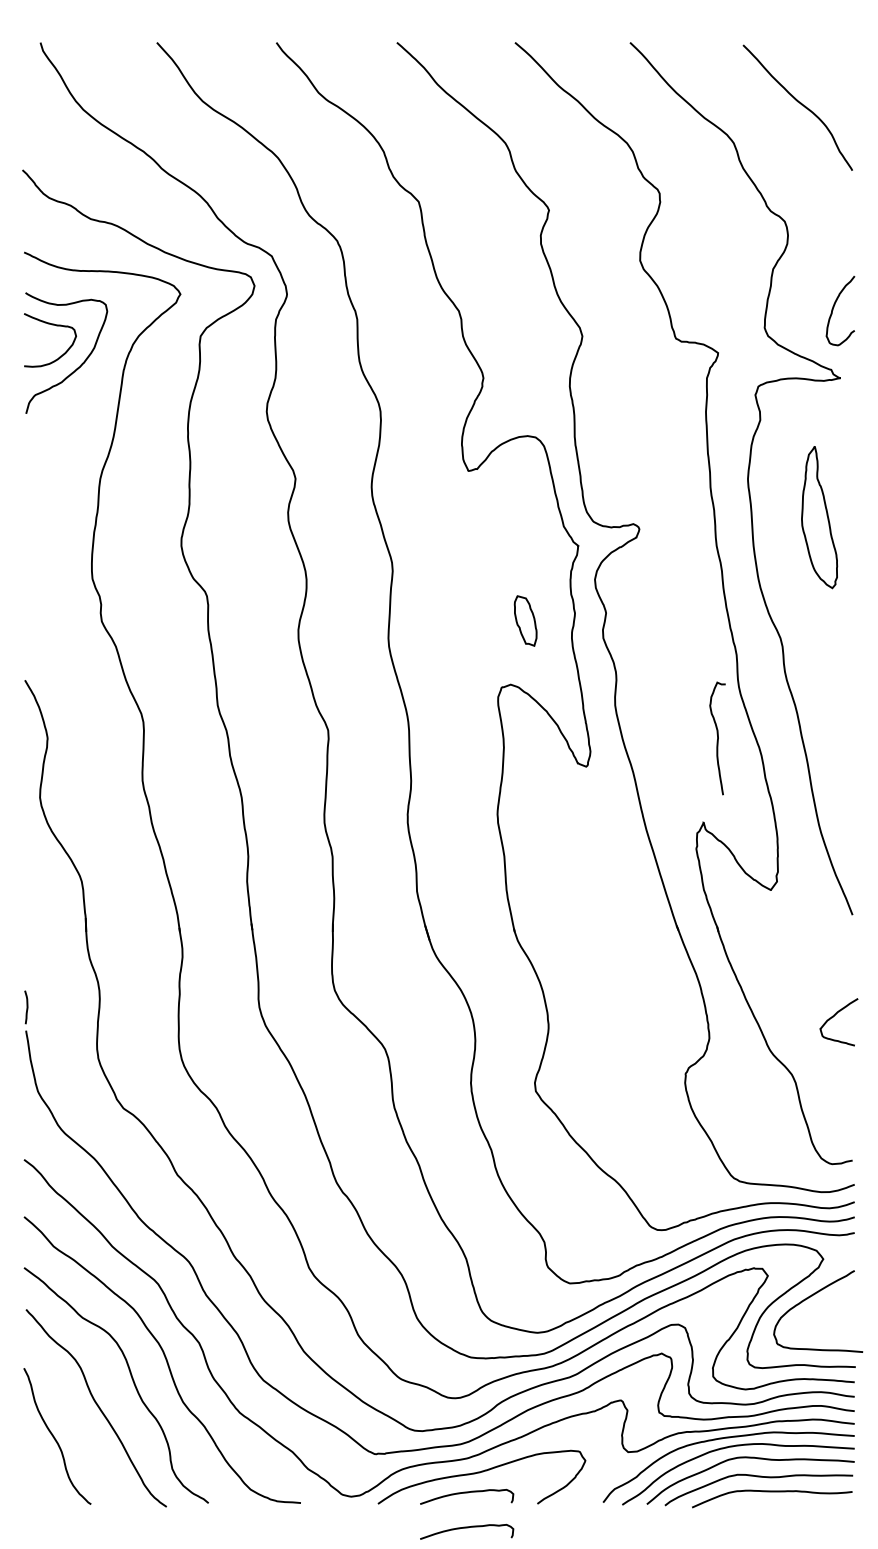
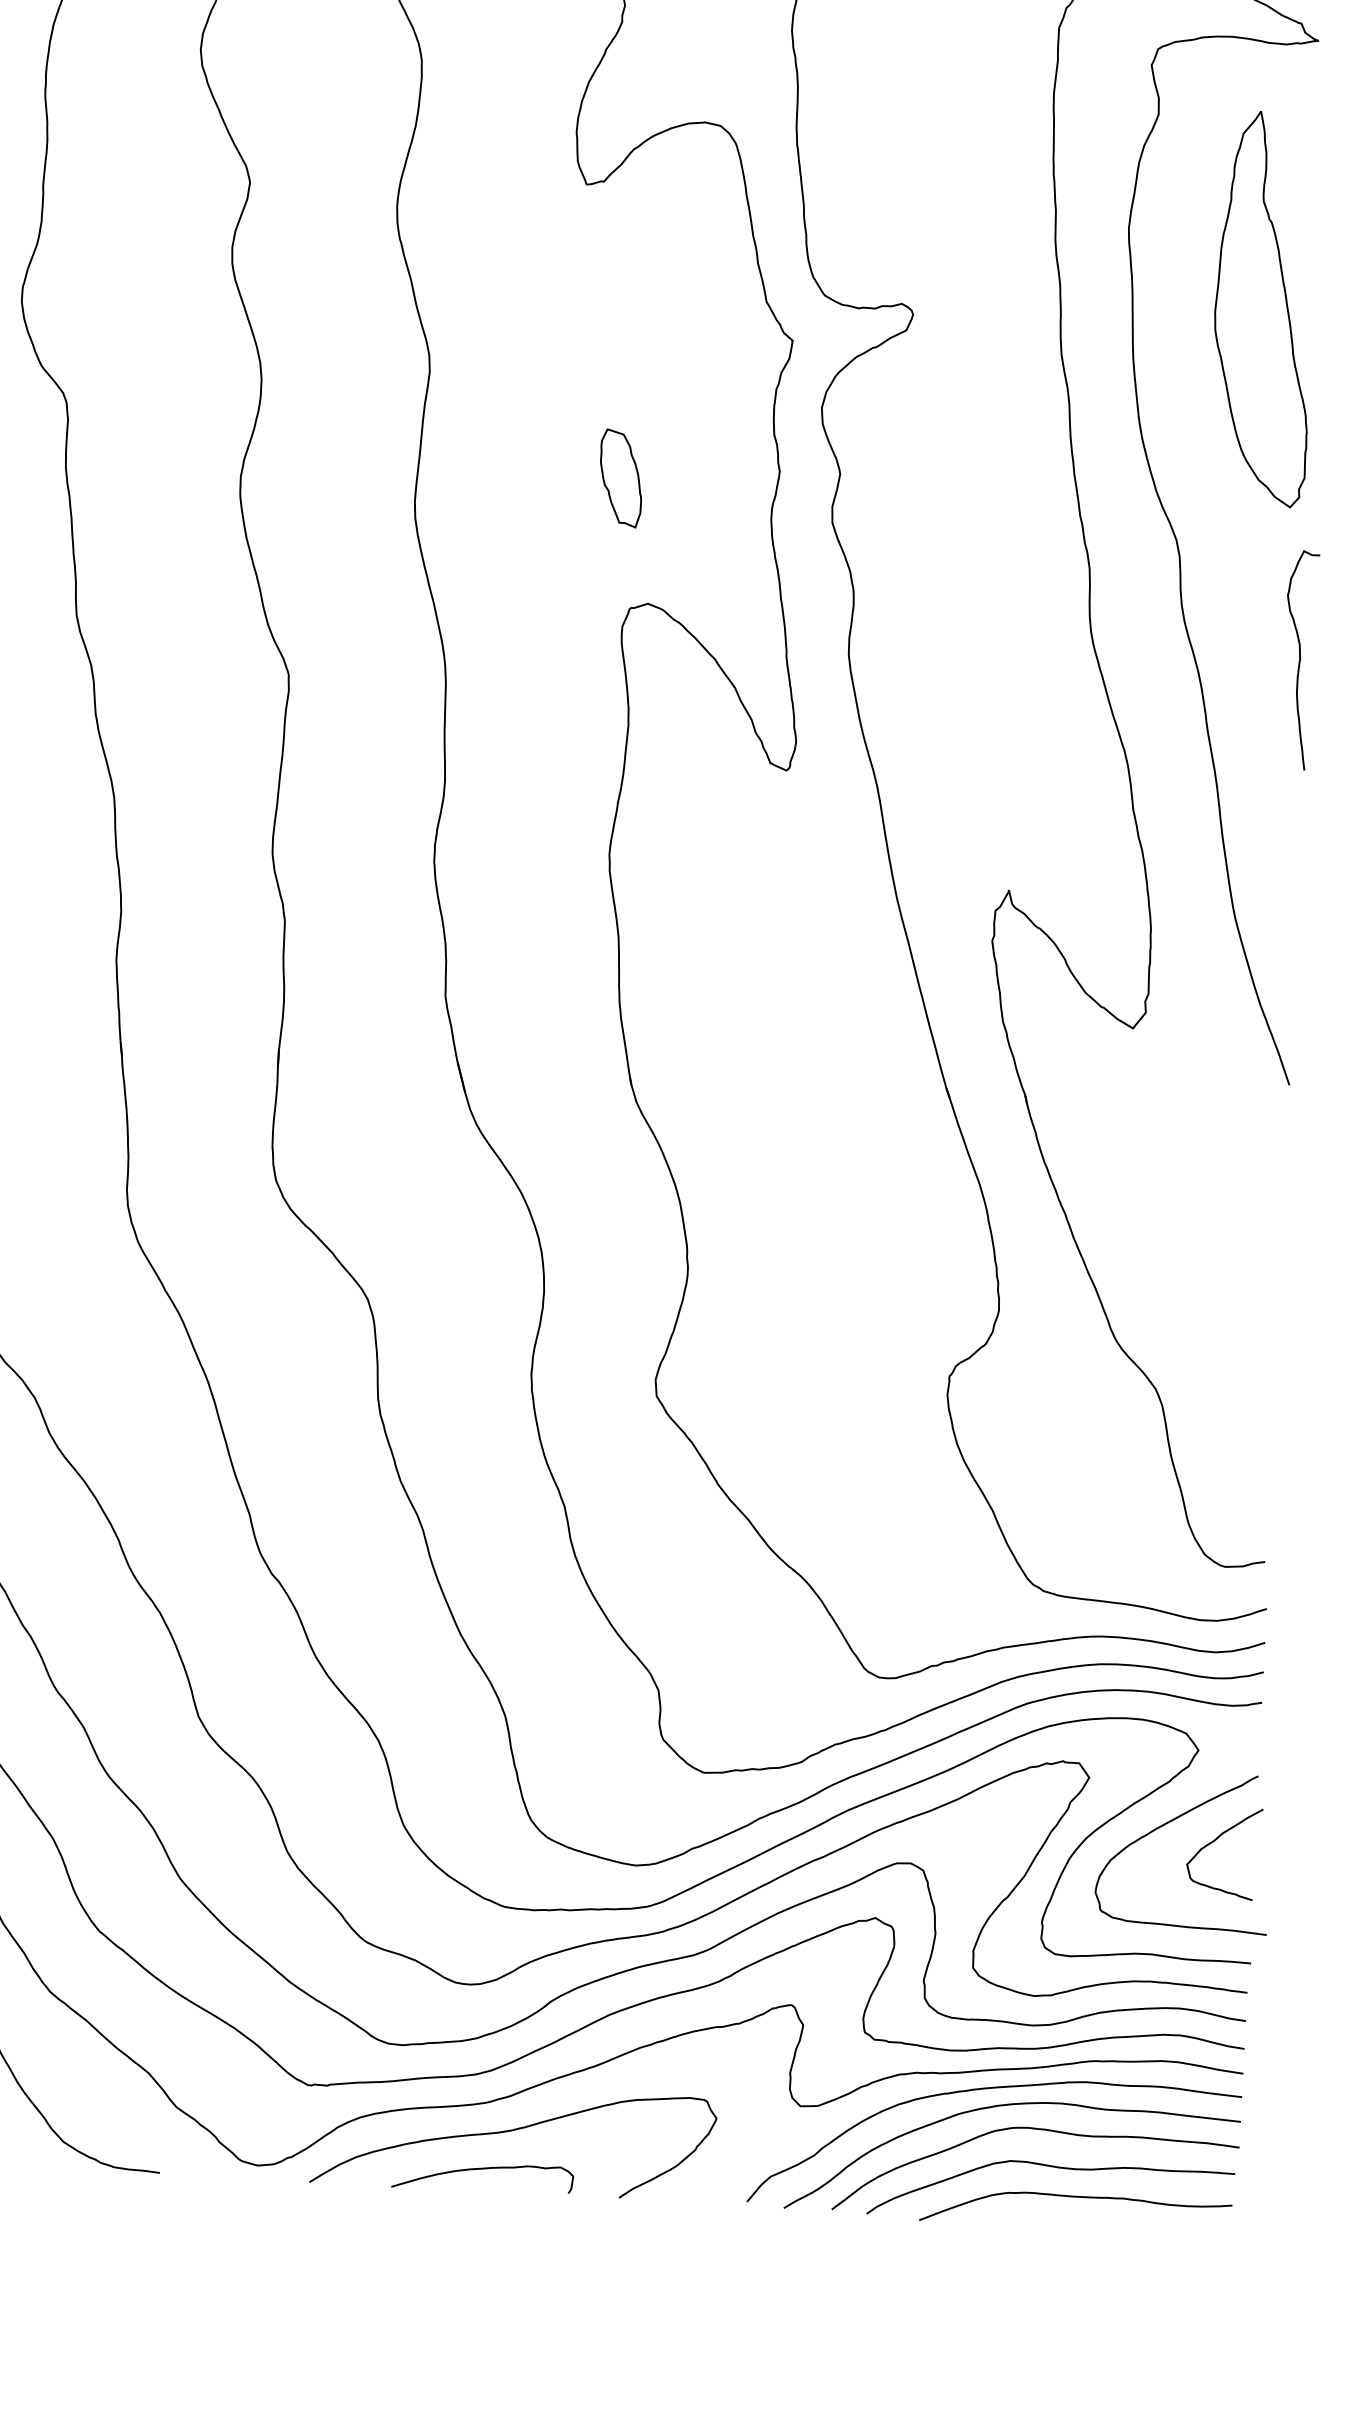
part: (819, 517) -> (1264, 309), size x1.43
part: (525, 620) -> (620, 477), moved
curve: (717, 738) -> (1298, 659), moved
curve: (833, 1017) -> (1213, 1843), moved
curve: (467, 1528) -> (480, 2238), removed

